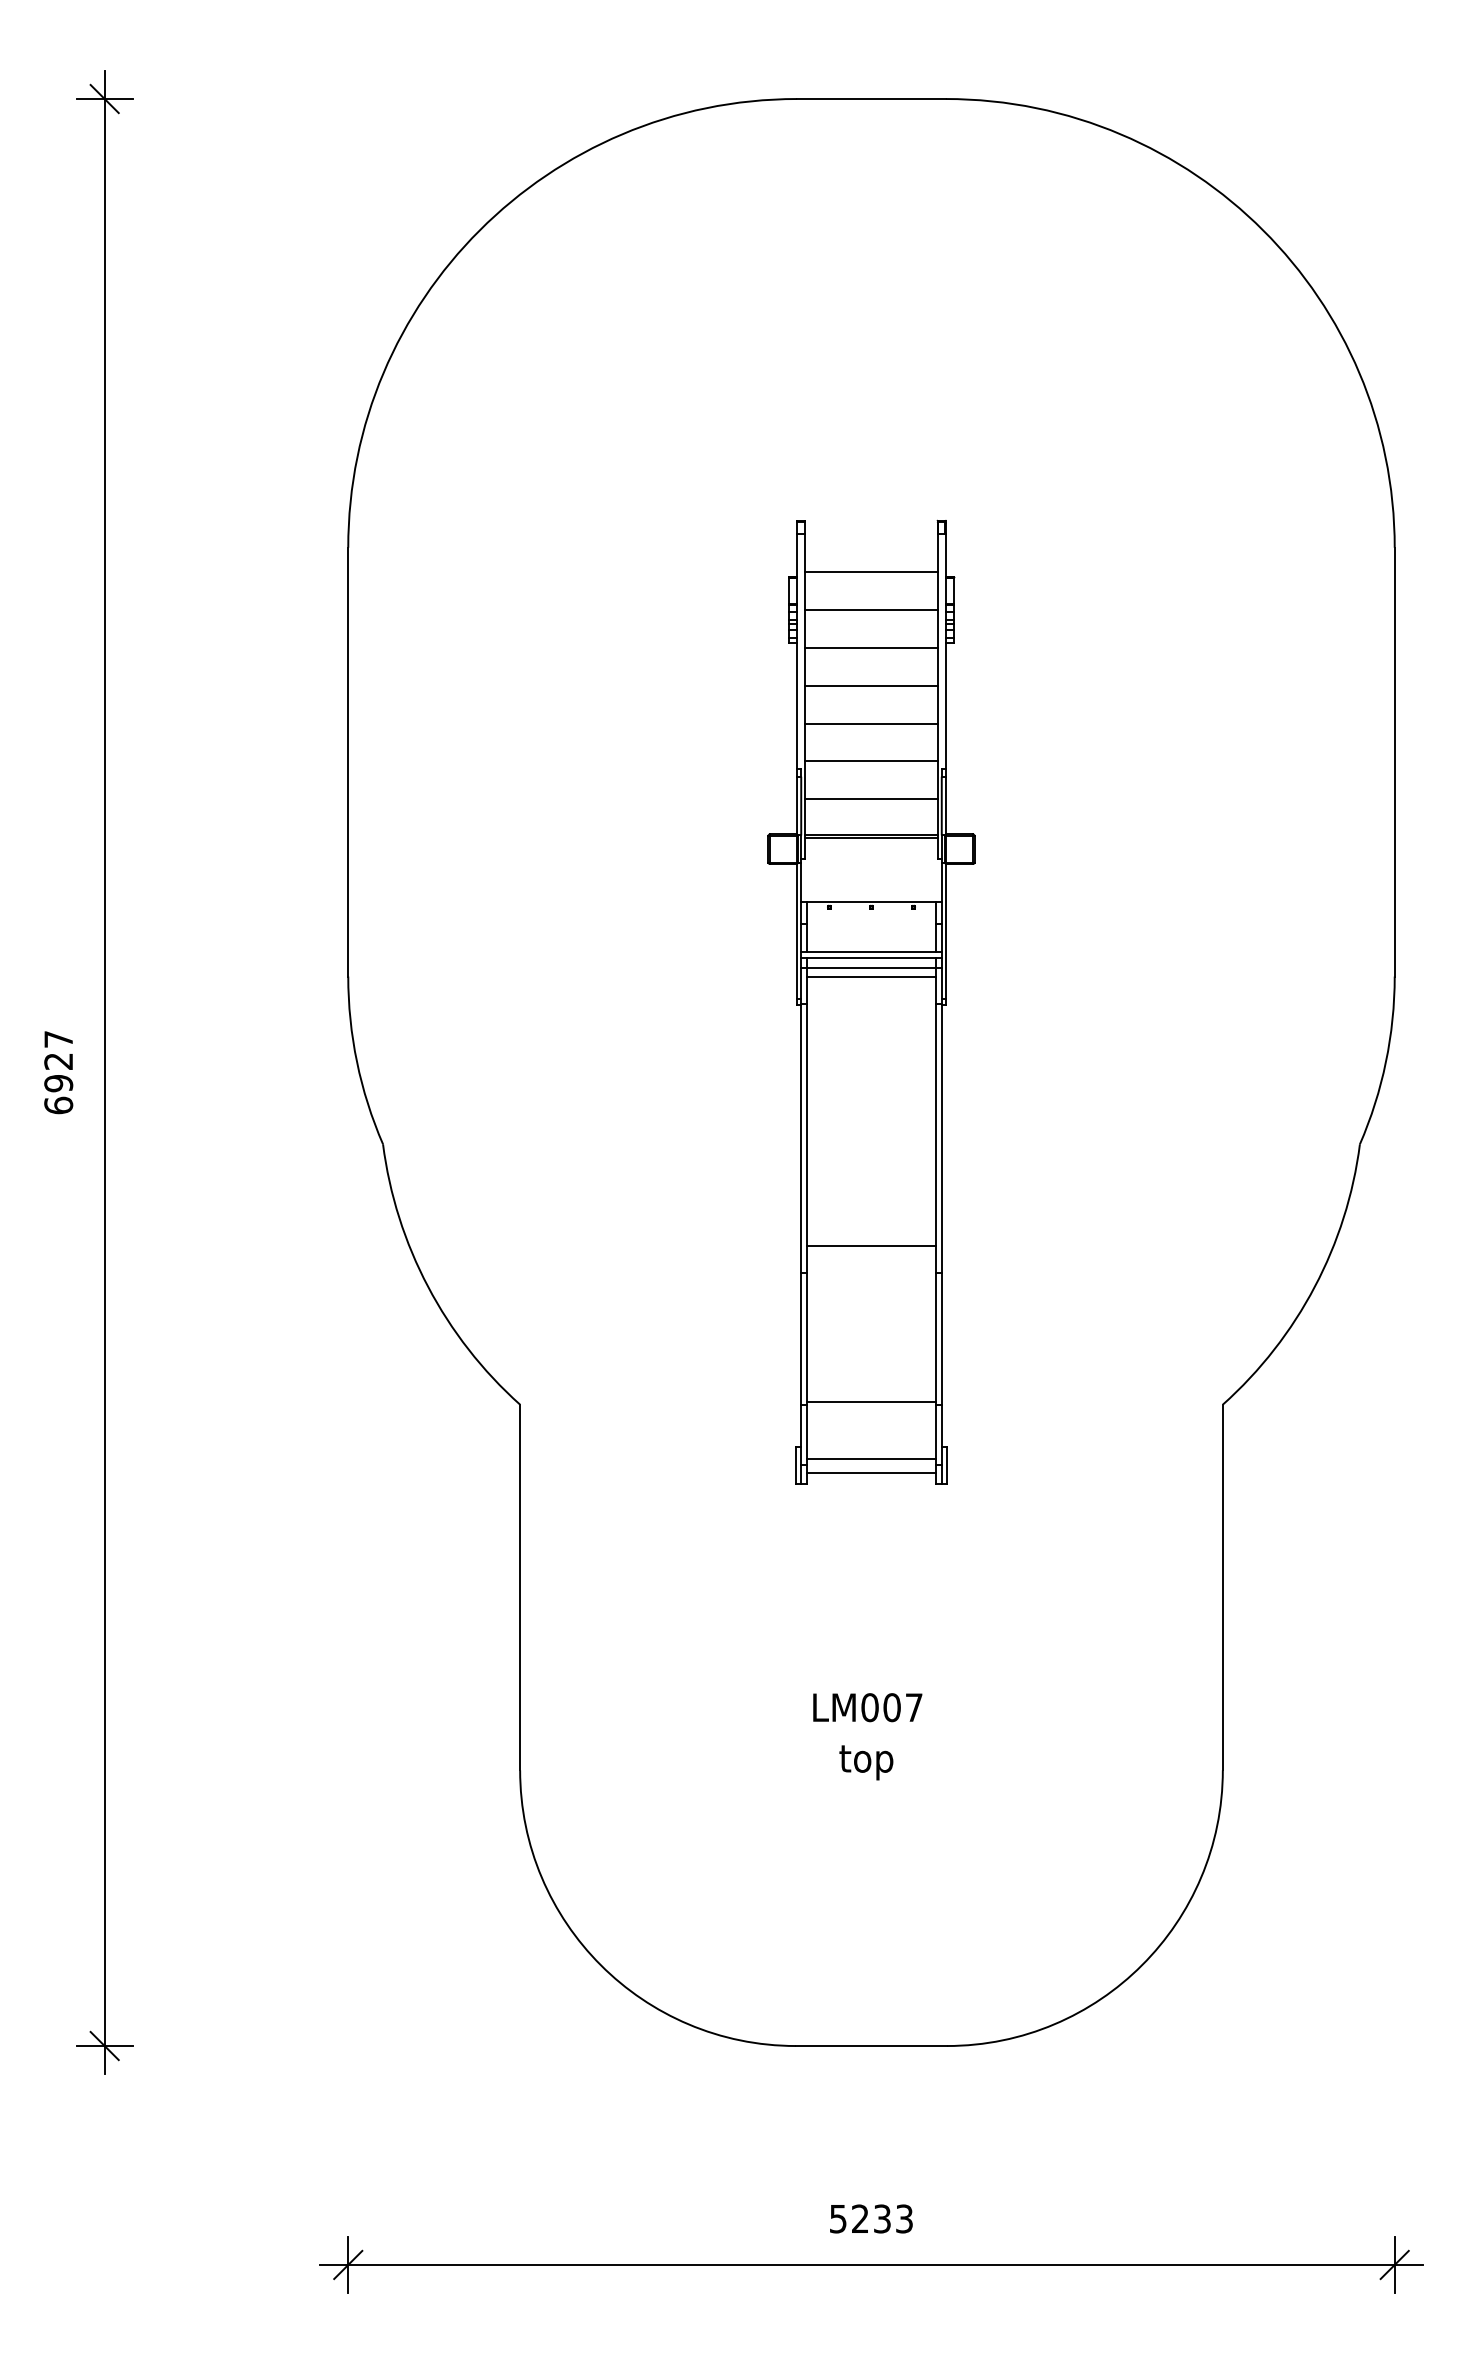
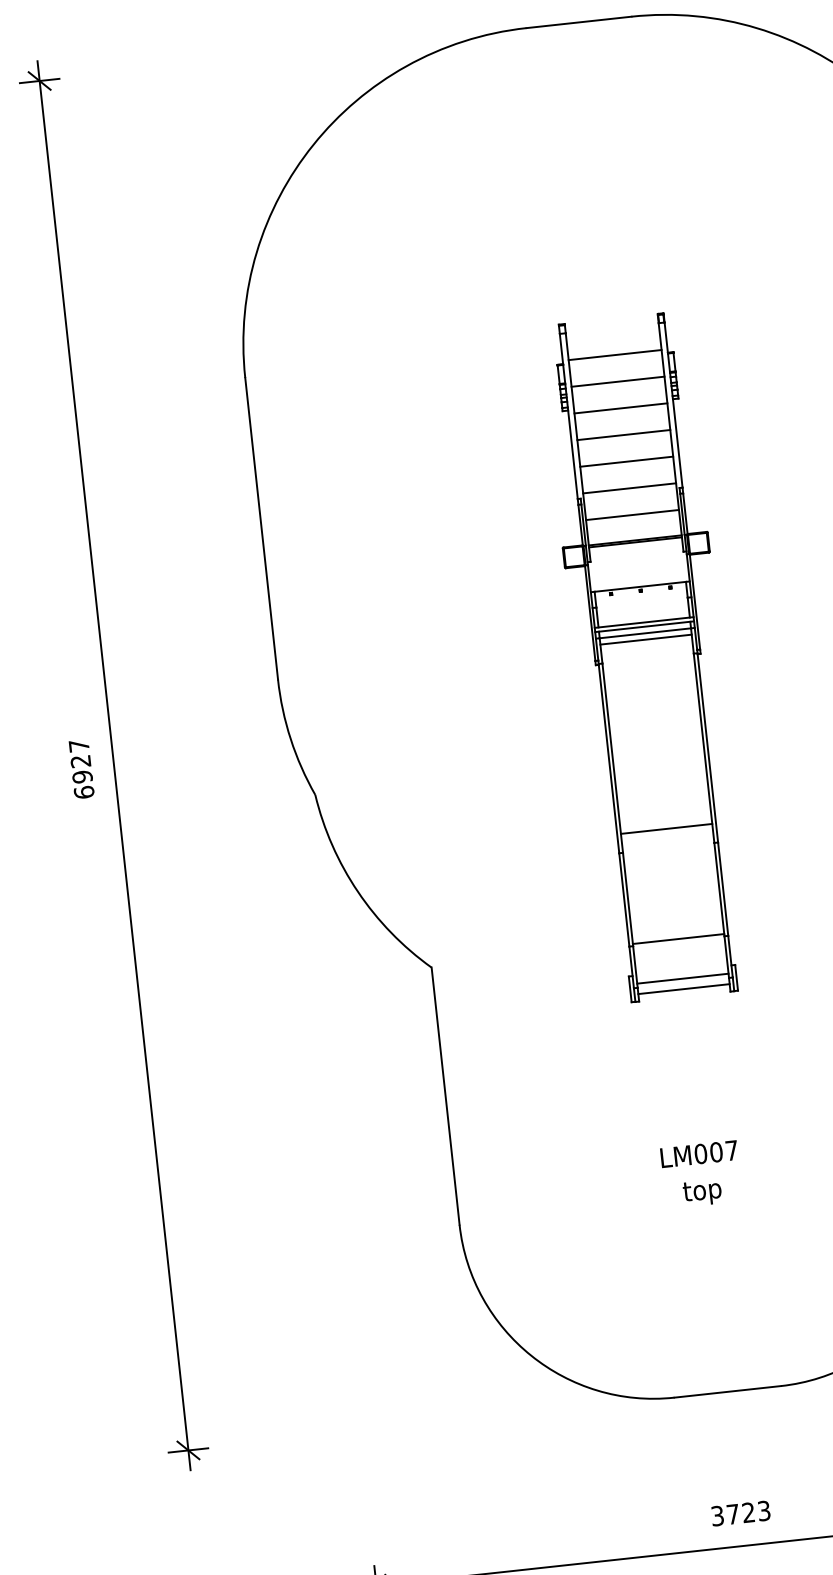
text: (860, 2218) -> (733, 1514), 5233 -> 3723

